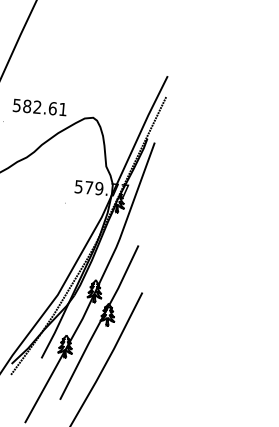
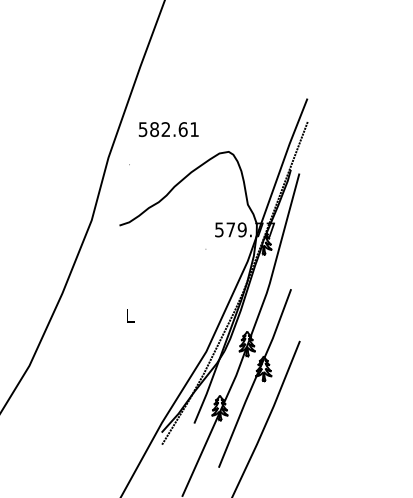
text: (39, 107) -> (168, 129), moved

